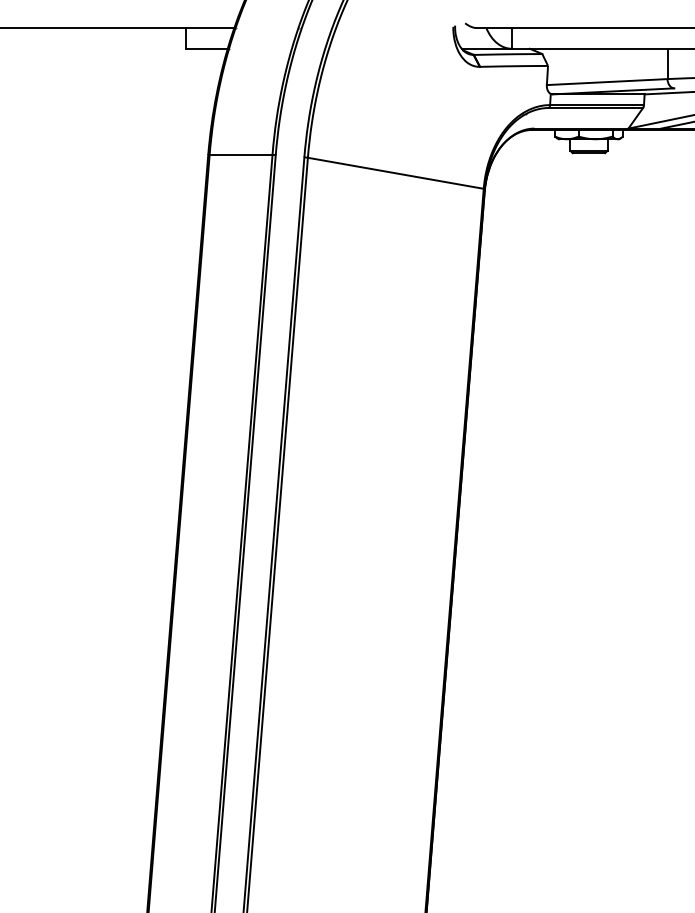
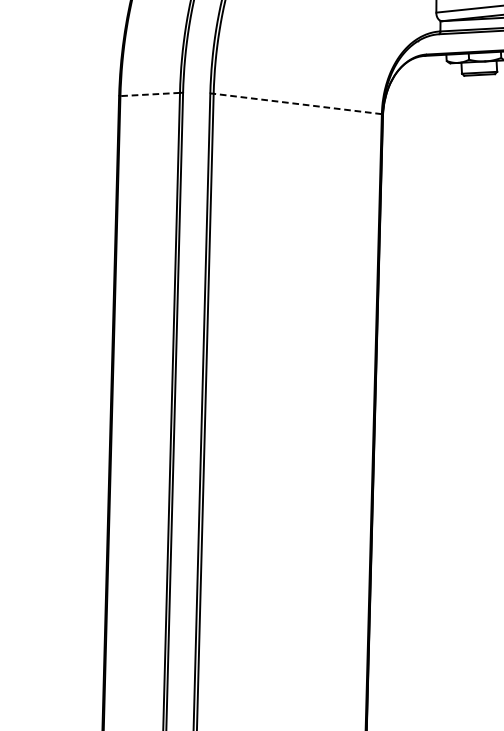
line: (240, 154) -> (149, 94), solid -> dashed
line: (395, 173) -> (297, 104), solid -> dashed

